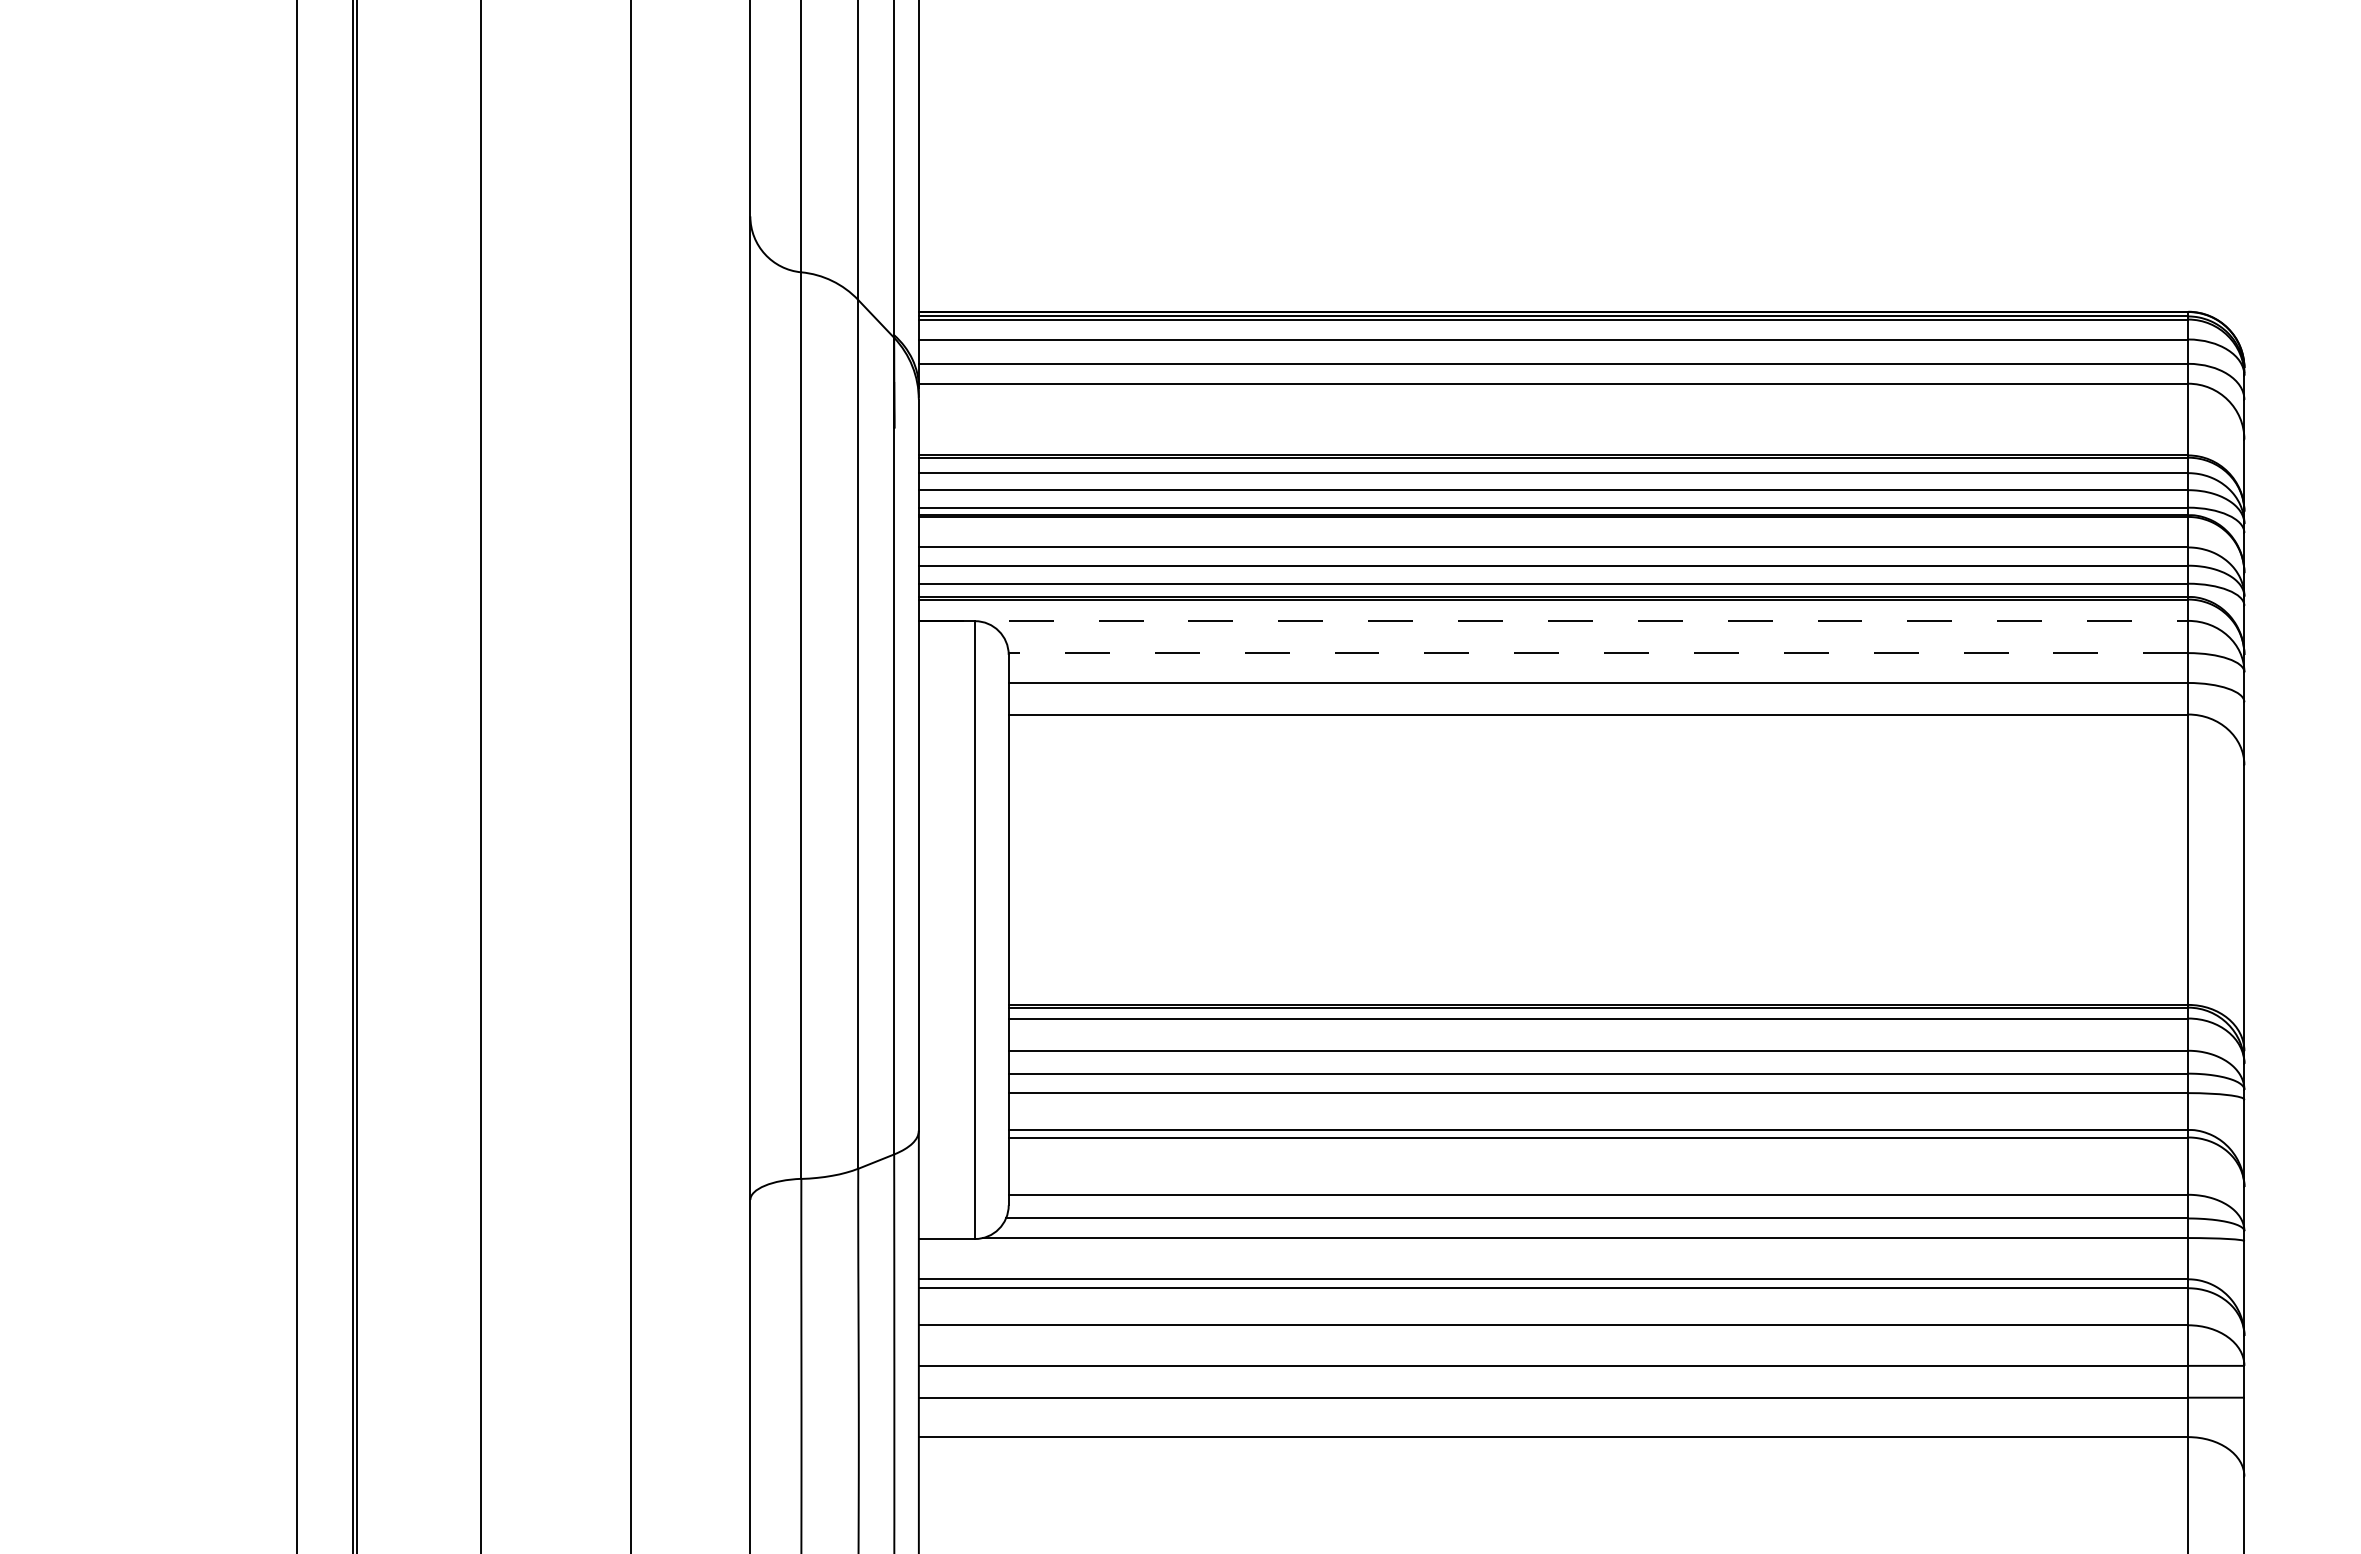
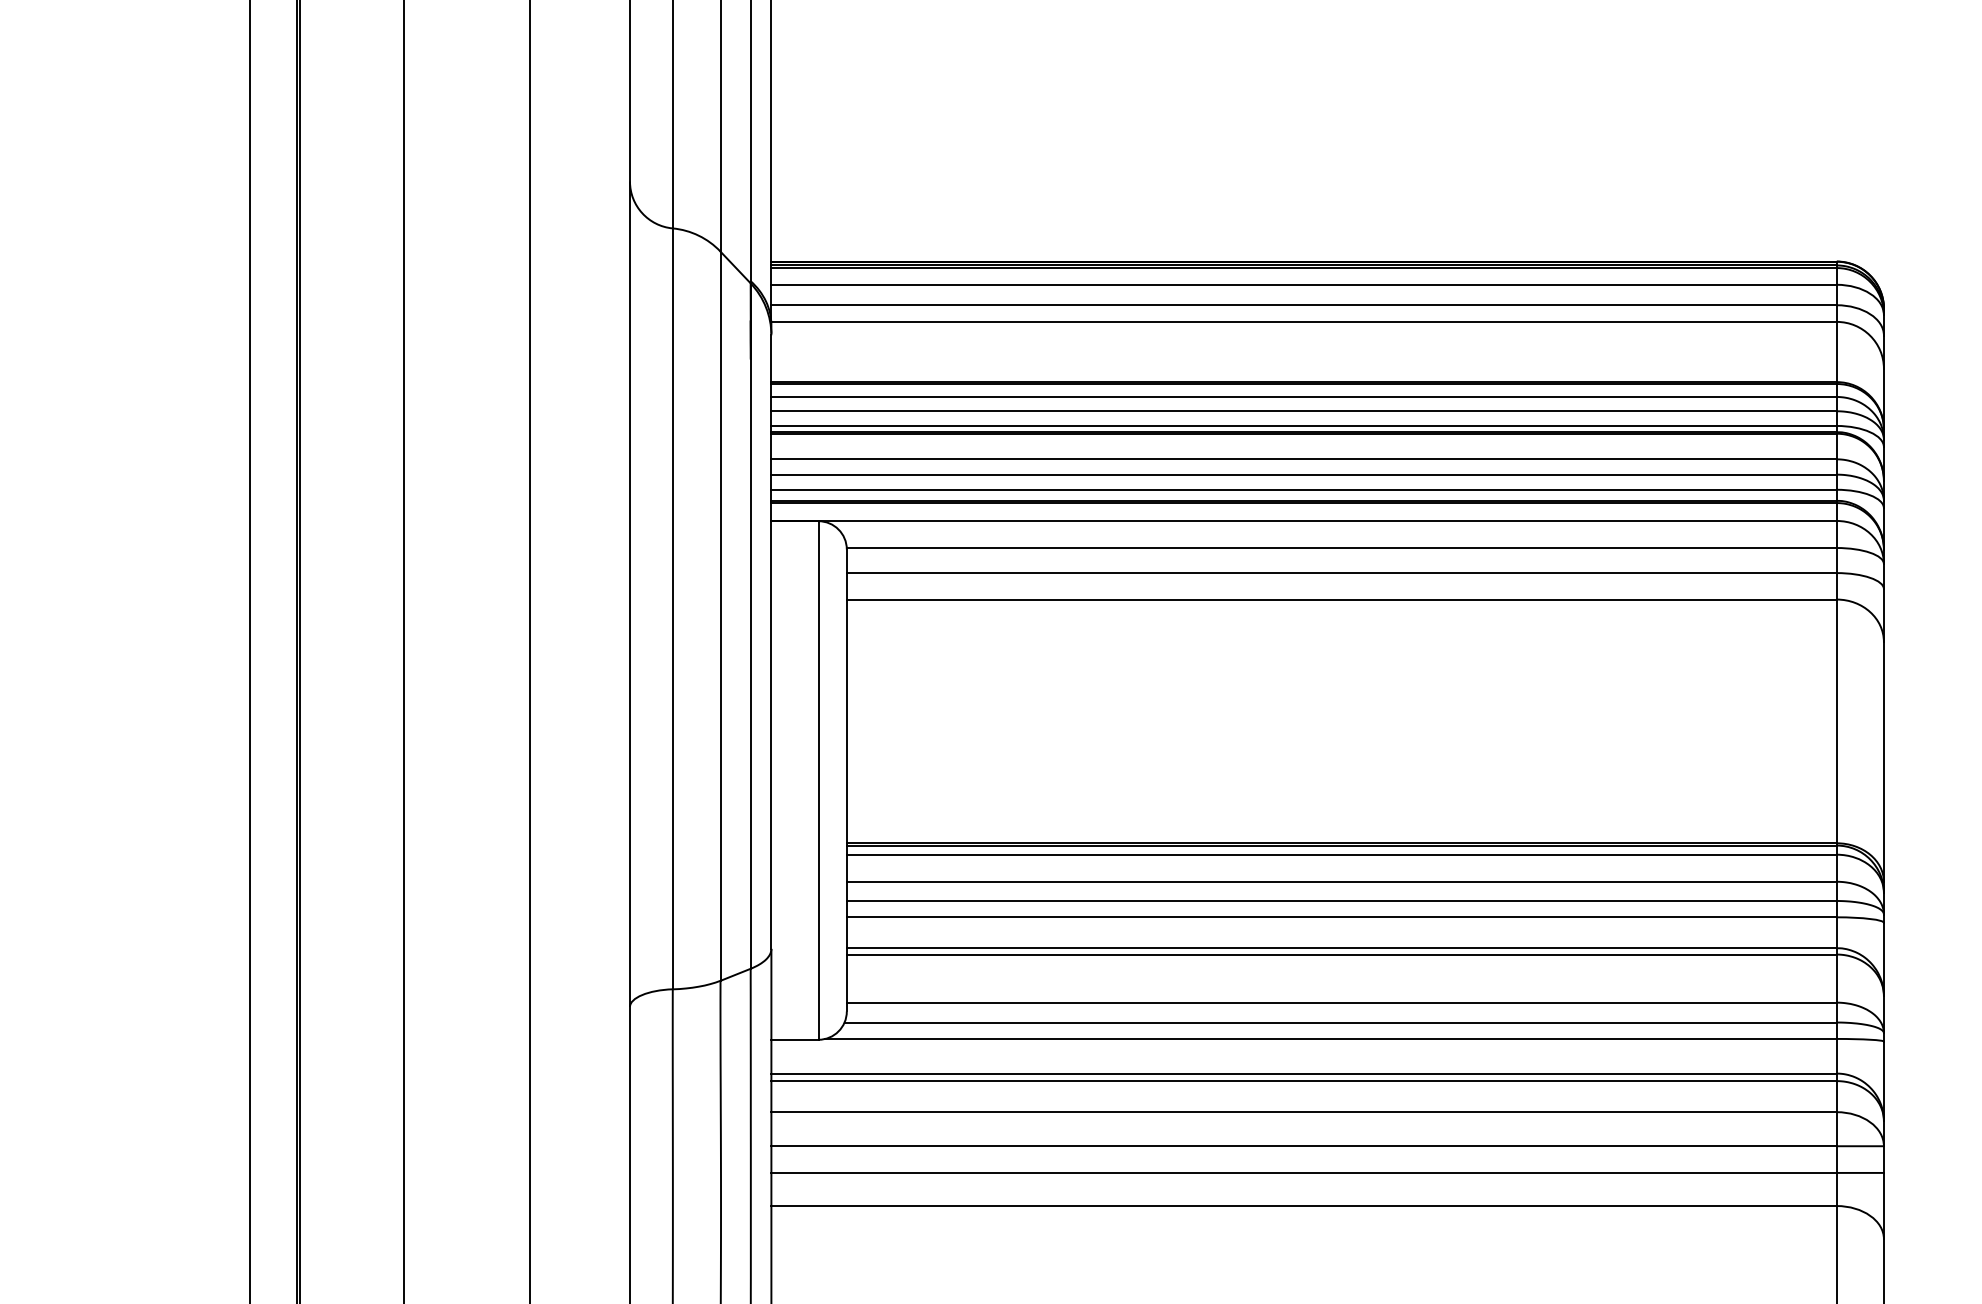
line: (1553, 620) -> (1304, 520), dashed -> solid
line: (1598, 653) -> (1341, 548), dashed -> solid

